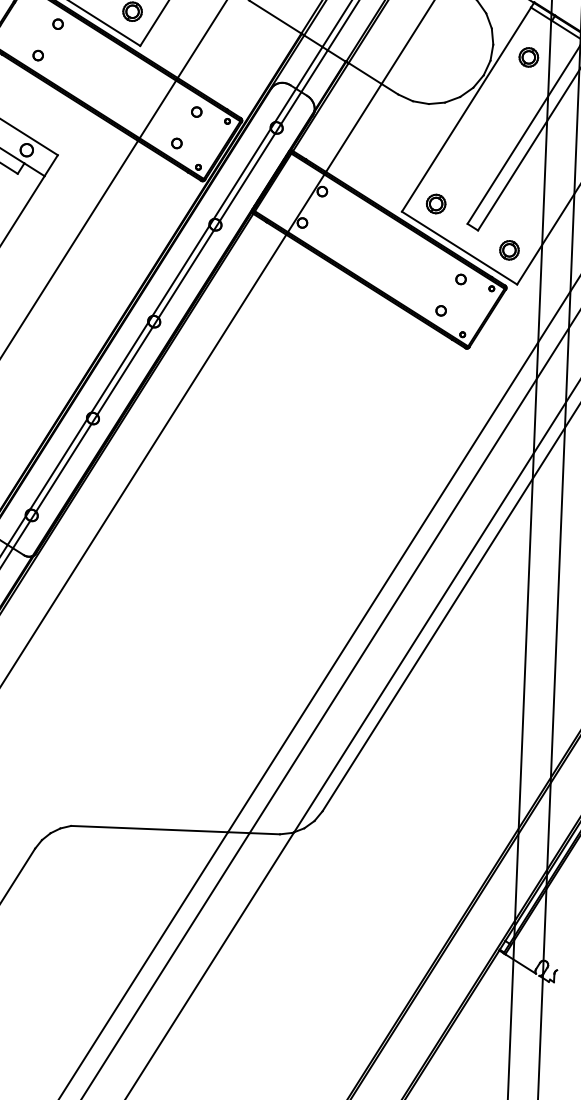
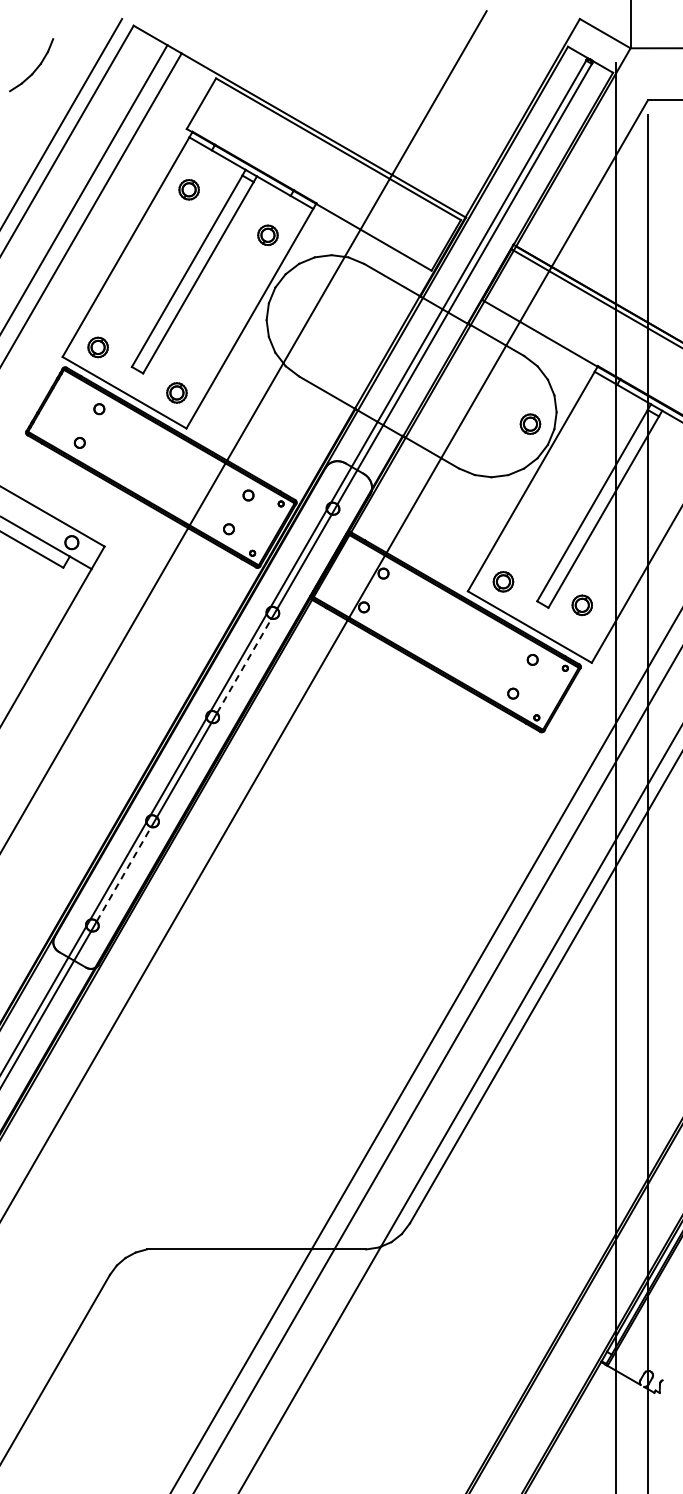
part: (528, 56) -> (530, 423), moved
part: (508, 250) -> (581, 605), moved
line: (186, 273) -> (244, 665), solid -> dashed
line: (64, 468) -> (124, 874), solid -> dashed

